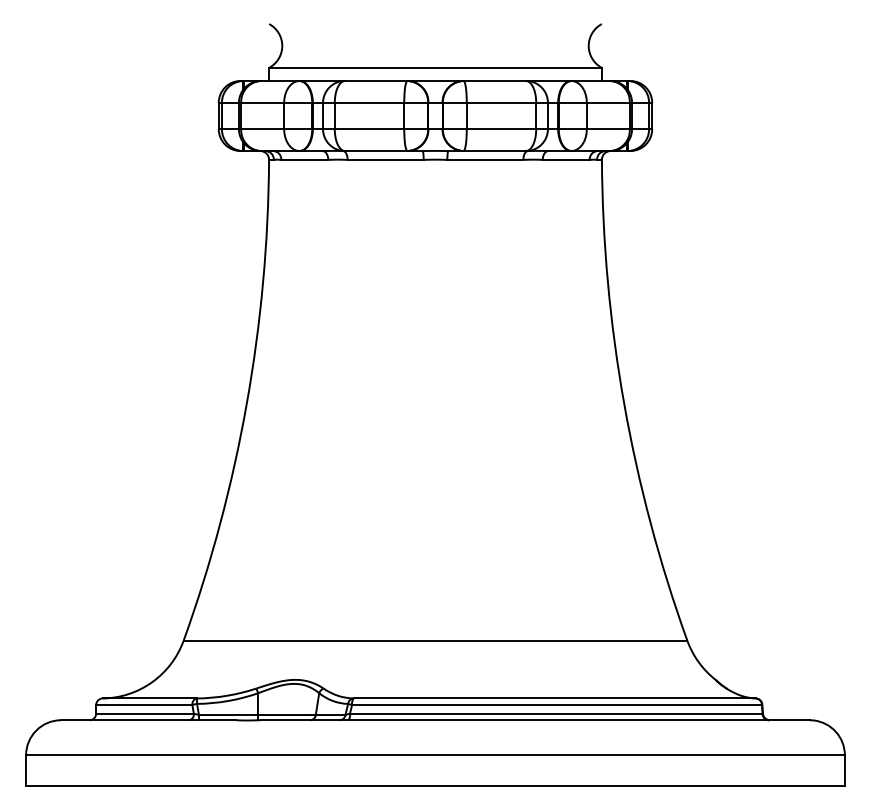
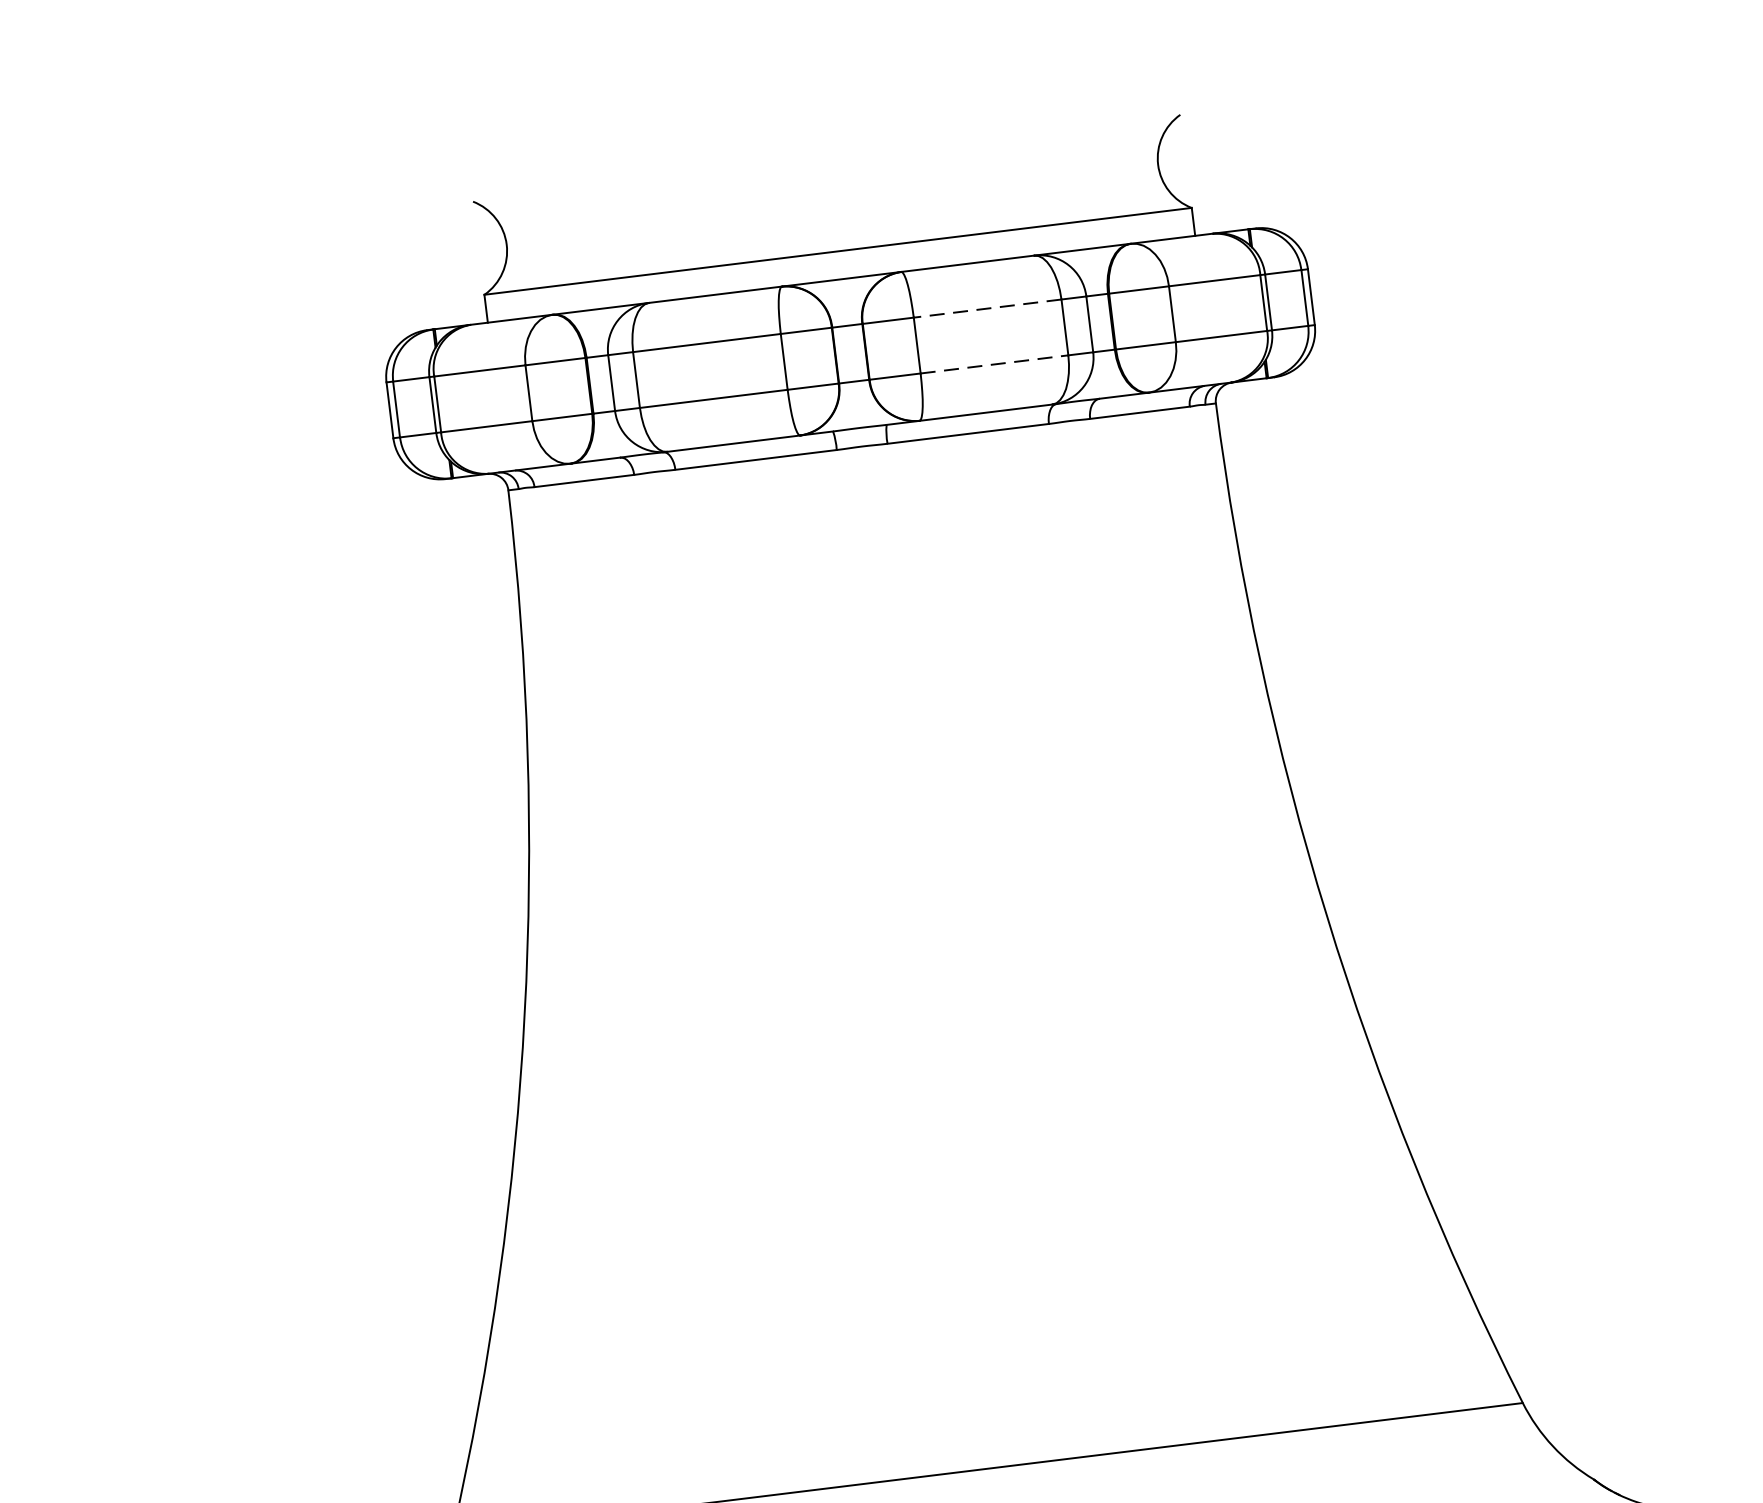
line: (501, 102) -> (987, 307), solid -> dashed
line: (501, 129) -> (994, 365), solid -> dashed

